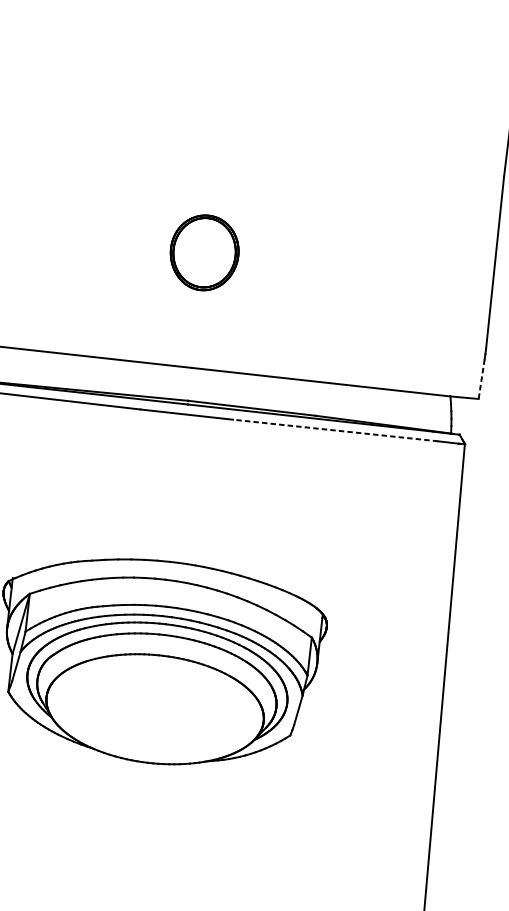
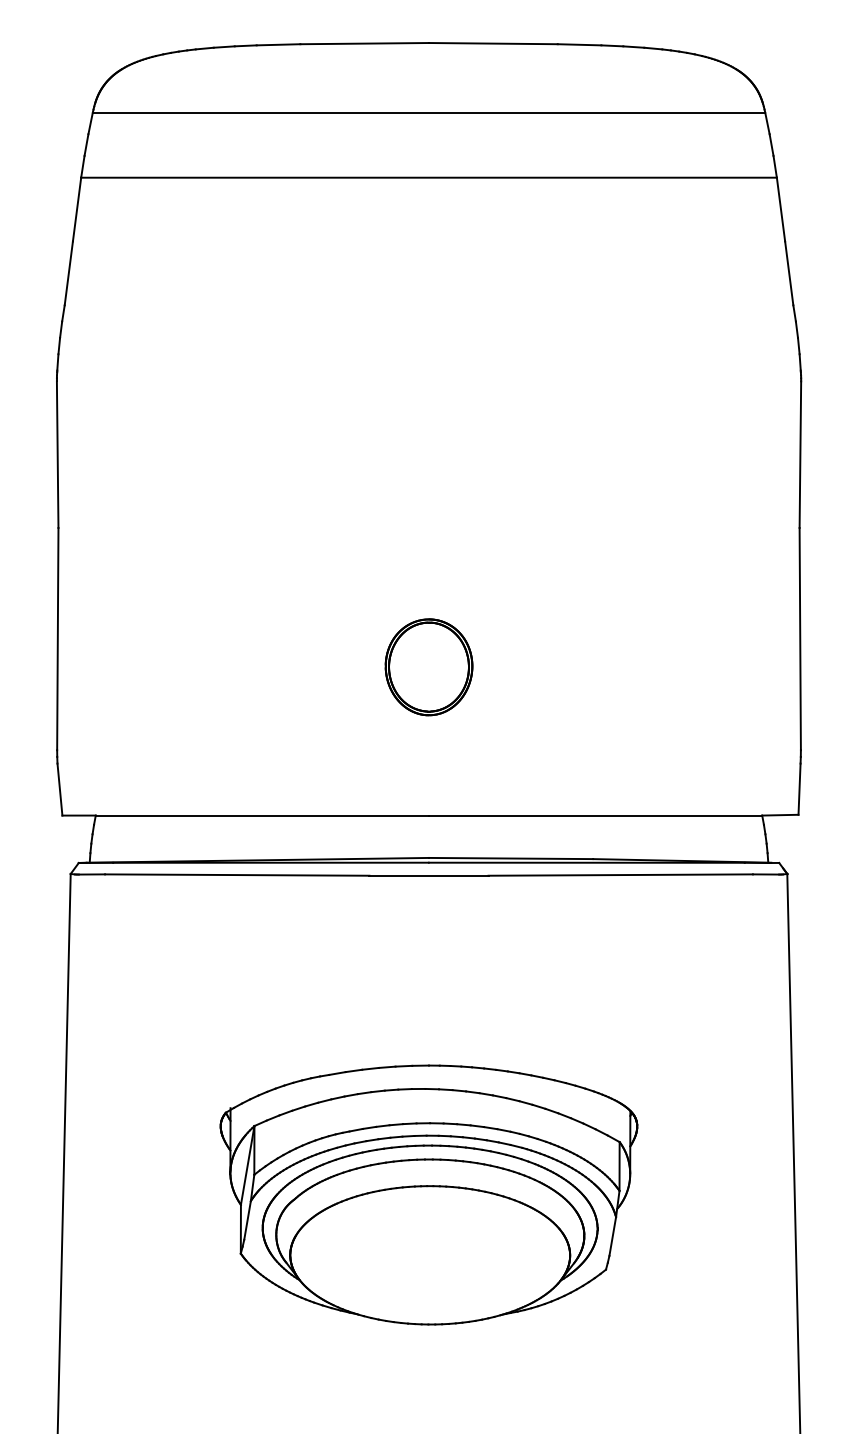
line: (481, 379) -> (799, 789), dashed -> solid
line: (335, 430) -> (620, 875), dashed -> solid

